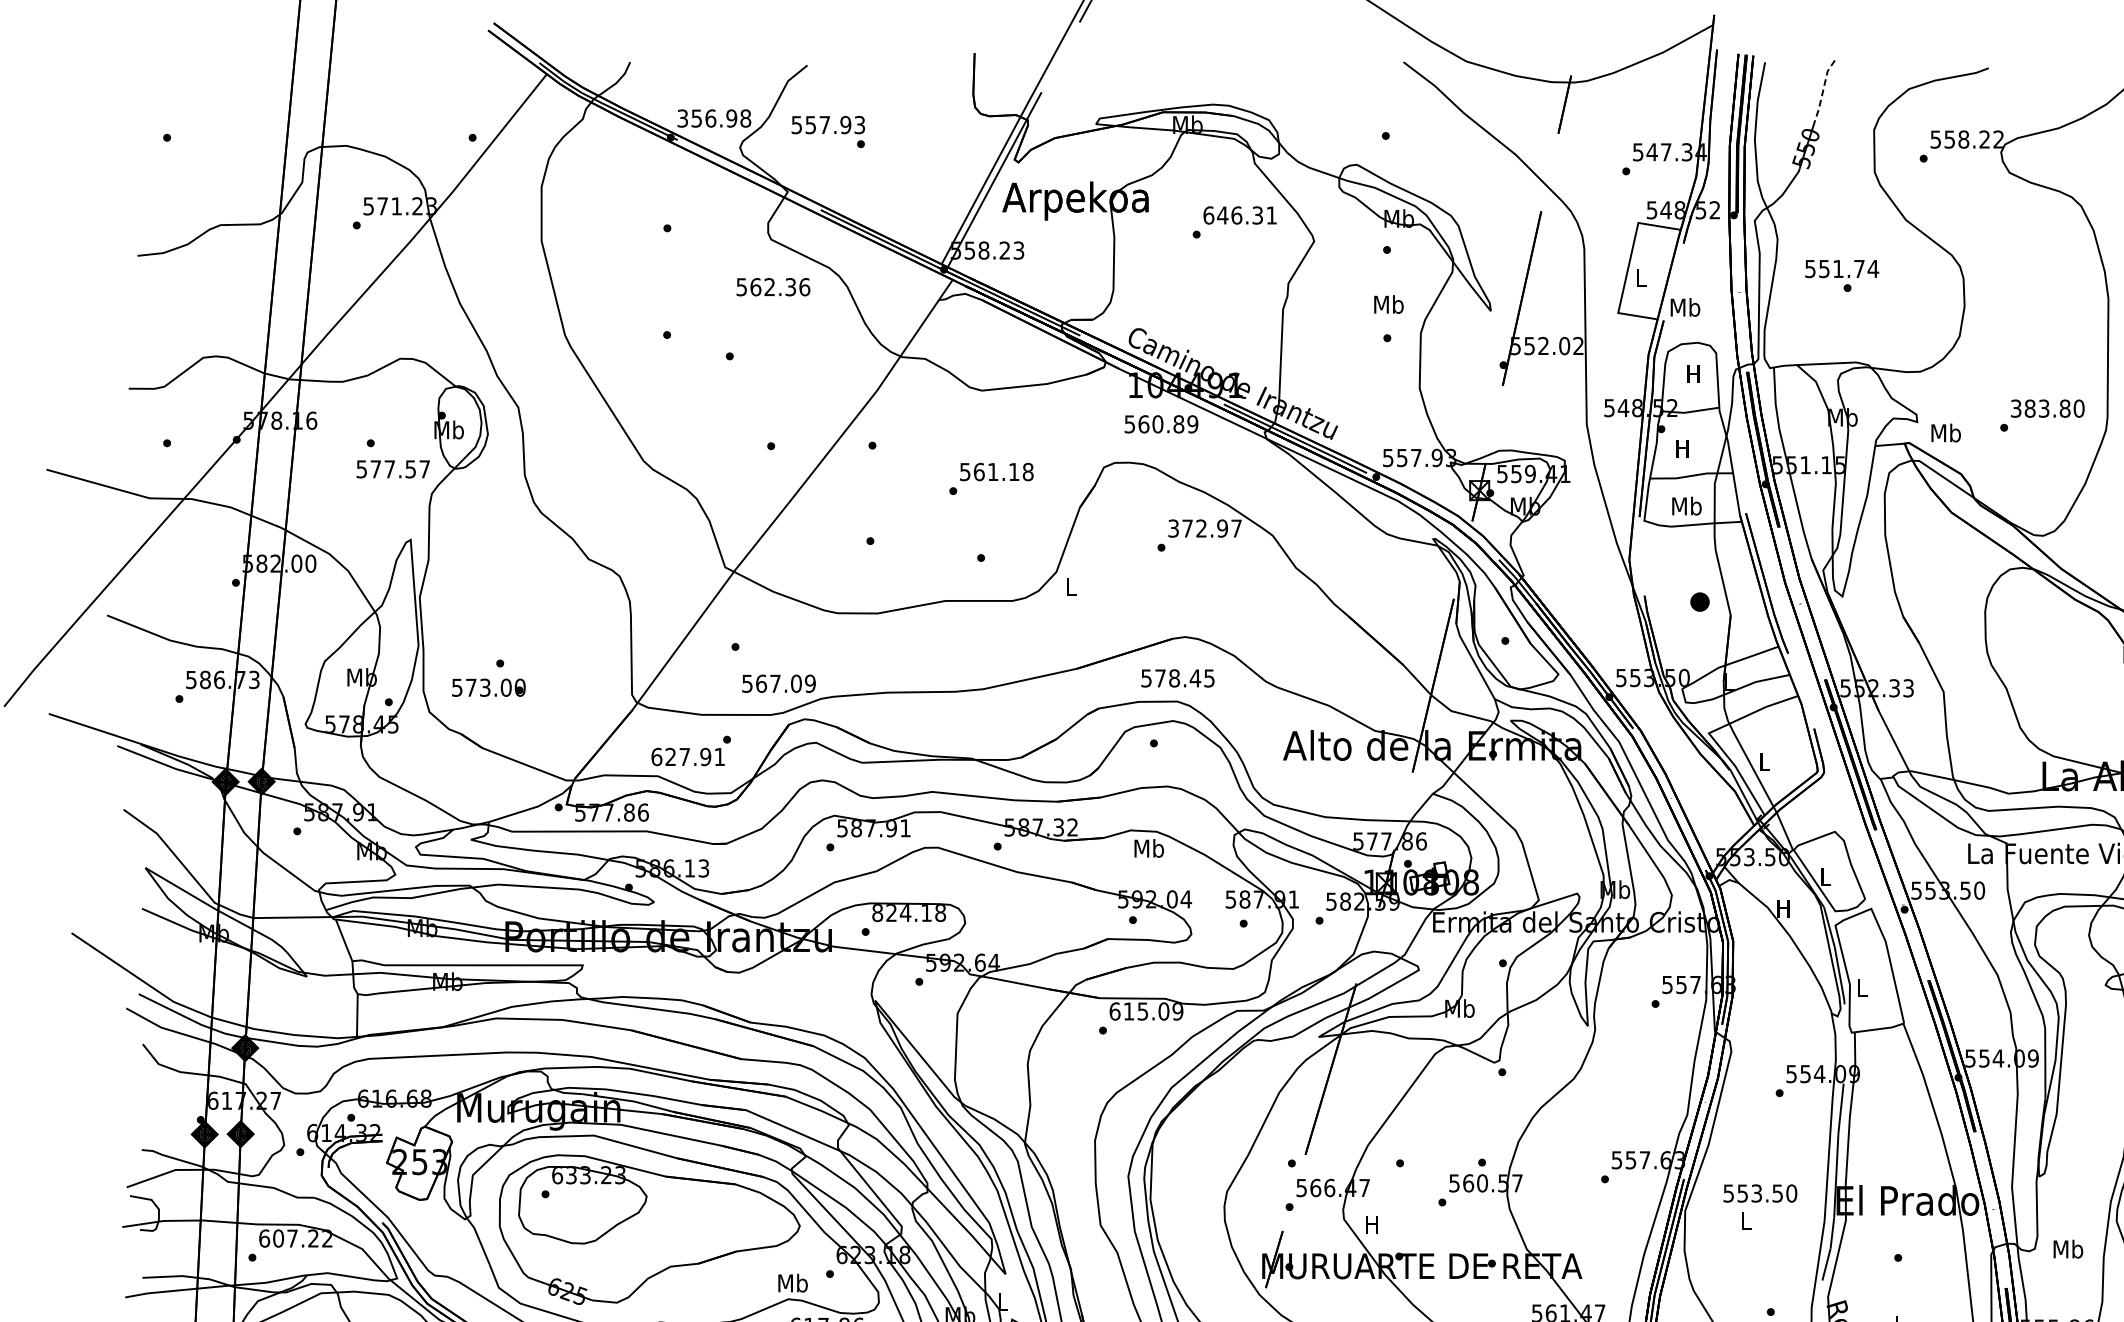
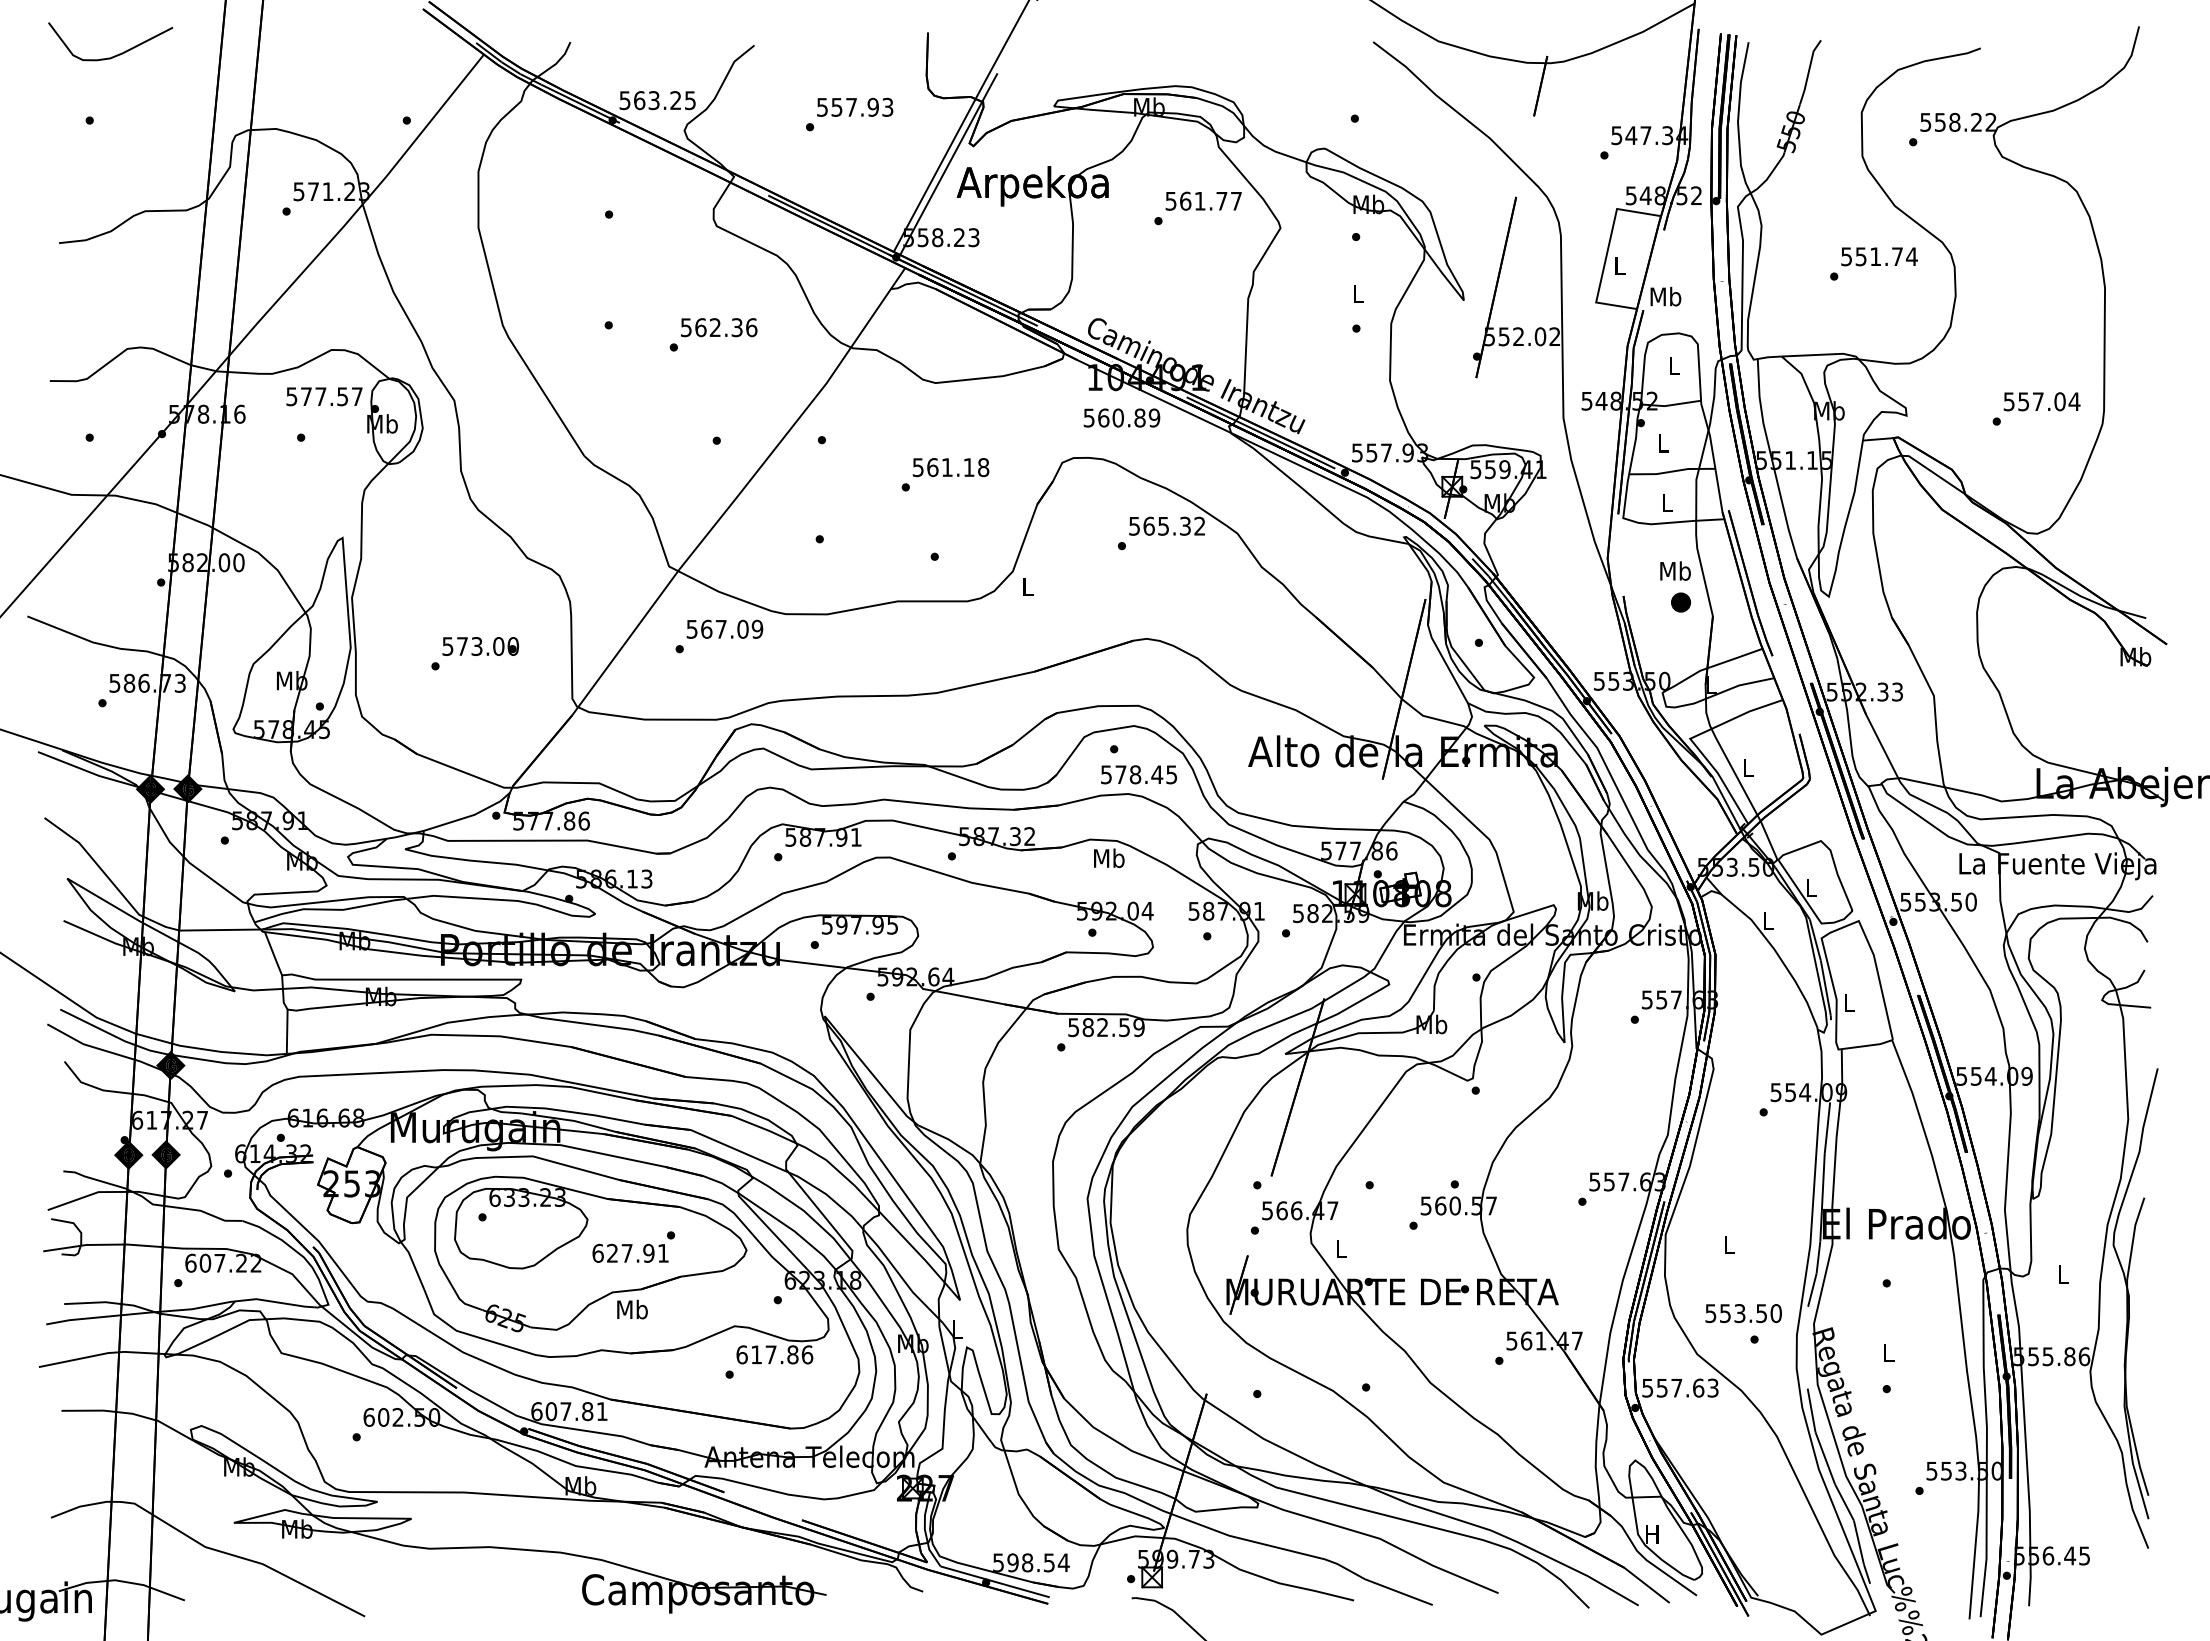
curve: (192, 74) -> (116, 54), added
line: (1822, 90) -> (1808, 71), dashed -> solid
text: (715, 118) -> (658, 100), 356.98 -> 563.25
text: (828, 124) -> (855, 106), moved
text: (1240, 214) -> (1203, 200), 646.31 -> 561.77
text: (1842, 268) -> (1879, 256), moved
text: (773, 287) -> (719, 327), moved
text: (1388, 304) -> (1357, 293), Mb -> L
text: (1693, 373) -> (1674, 365), H -> L
text: (2048, 408) -> (2042, 401), 383.80 -> 557.04
text: (1946, 432) -> (1675, 570), moved
text: (1682, 448) -> (1662, 443), H -> L
text: (393, 469) -> (324, 396), moved
text: (1686, 505) -> (1667, 502), Mb -> L
text: (1205, 527) -> (1167, 525), 372.97 -> 565.32
text: (1177, 678) -> (1138, 774), moved
text: (778, 682) -> (724, 628), moved
text: (488, 687) -> (480, 646), moved
text: (690, 750) -> (633, 1246), moved
text: (1783, 908) -> (1767, 920), H -> L
text: (908, 913) -> (859, 925), 824.18 -> 597.95
text: (1139, 1011) -> (1099, 1027), 615.09 -> 582.59
text: (1760, 1193) -> (1743, 1313), moved
text: (1371, 1224) -> (1340, 1248), H -> L
text: (2068, 1249) -> (2063, 1274), Mb -> L
text: (793, 1283) -> (632, 1309), moved

